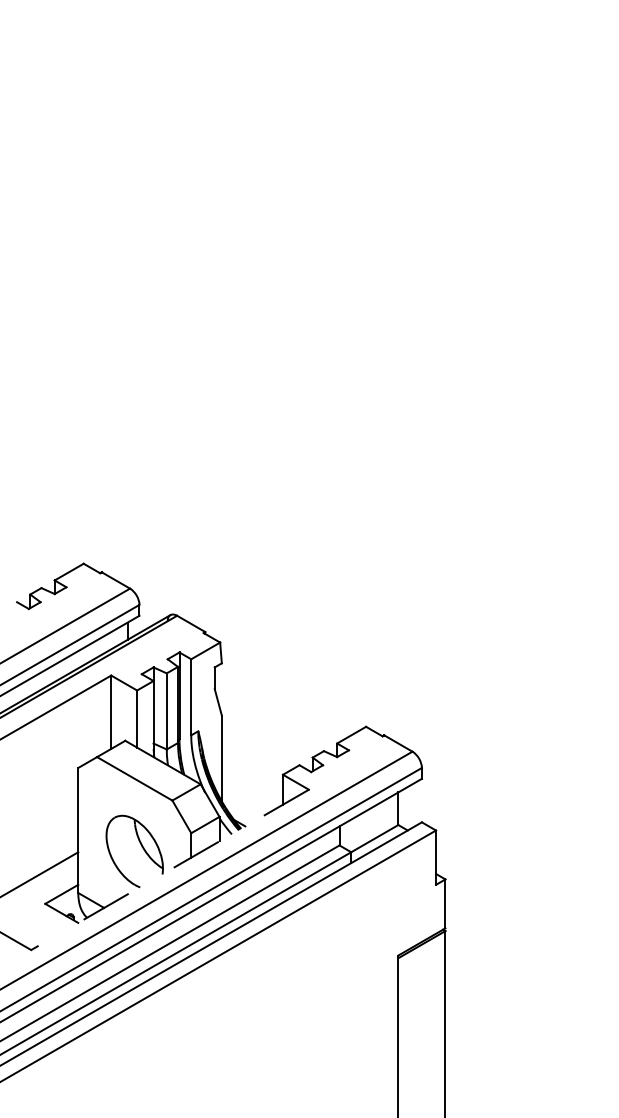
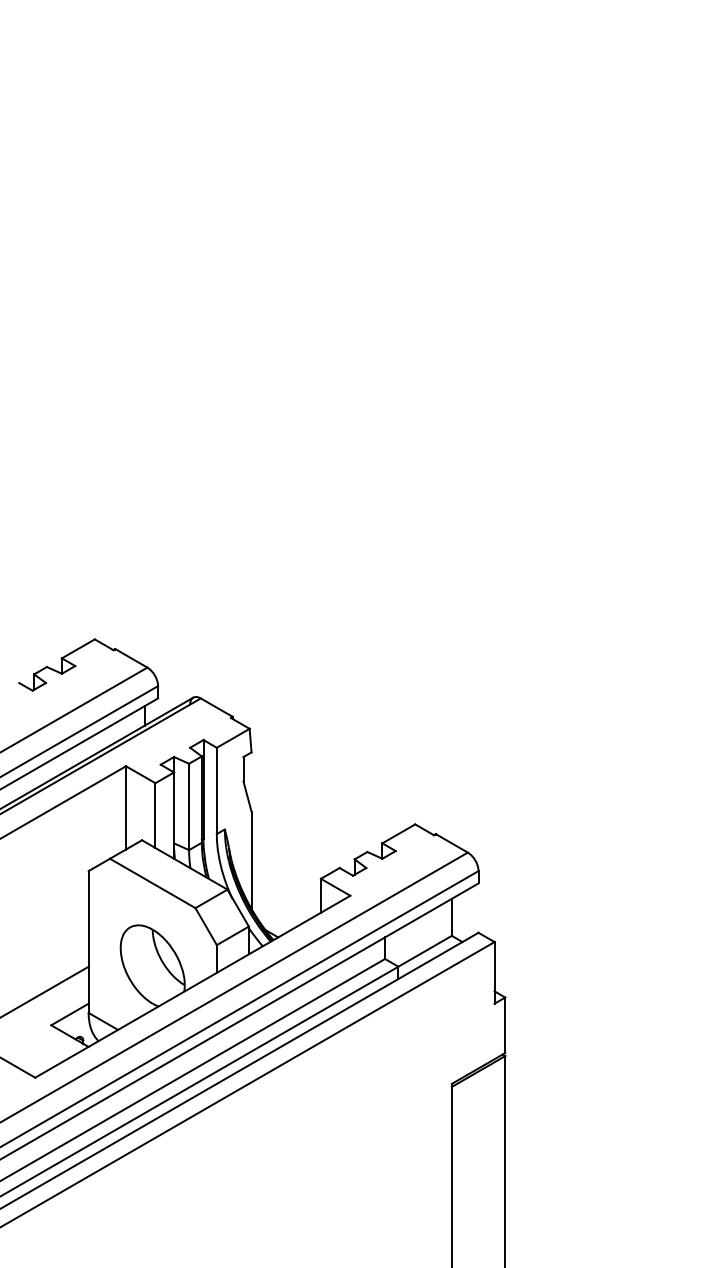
line: (169, 870) -> (192, 987), dashed -> solid

